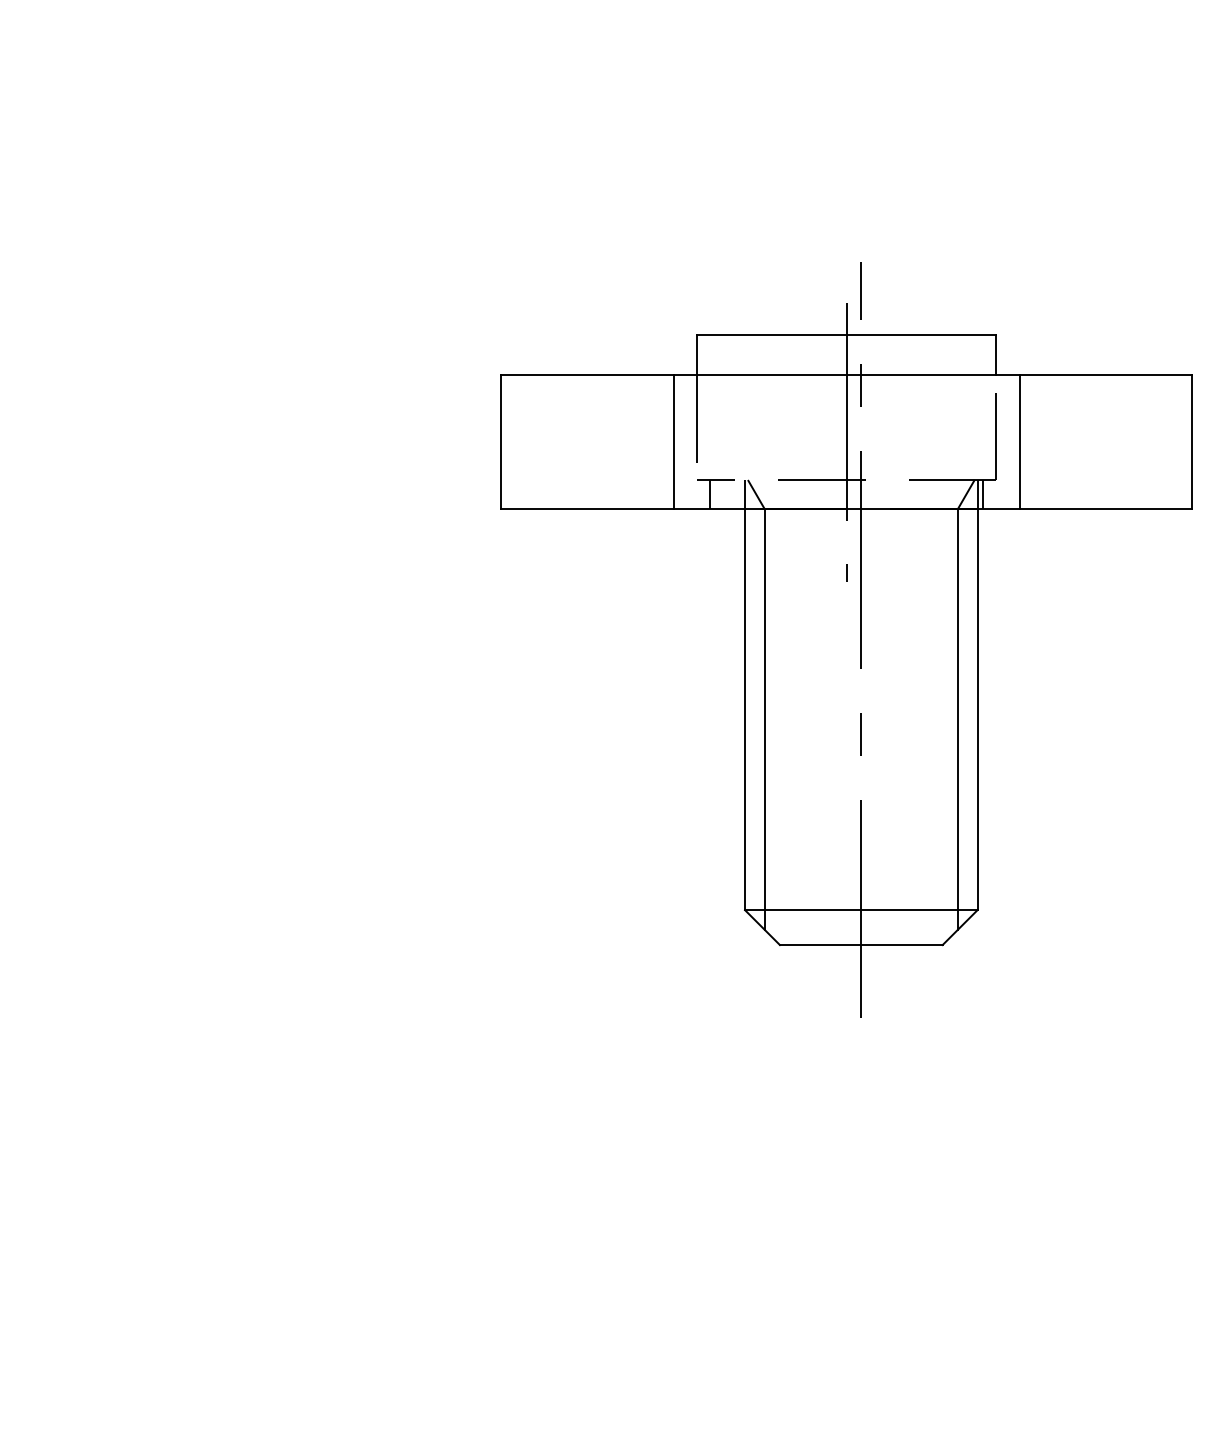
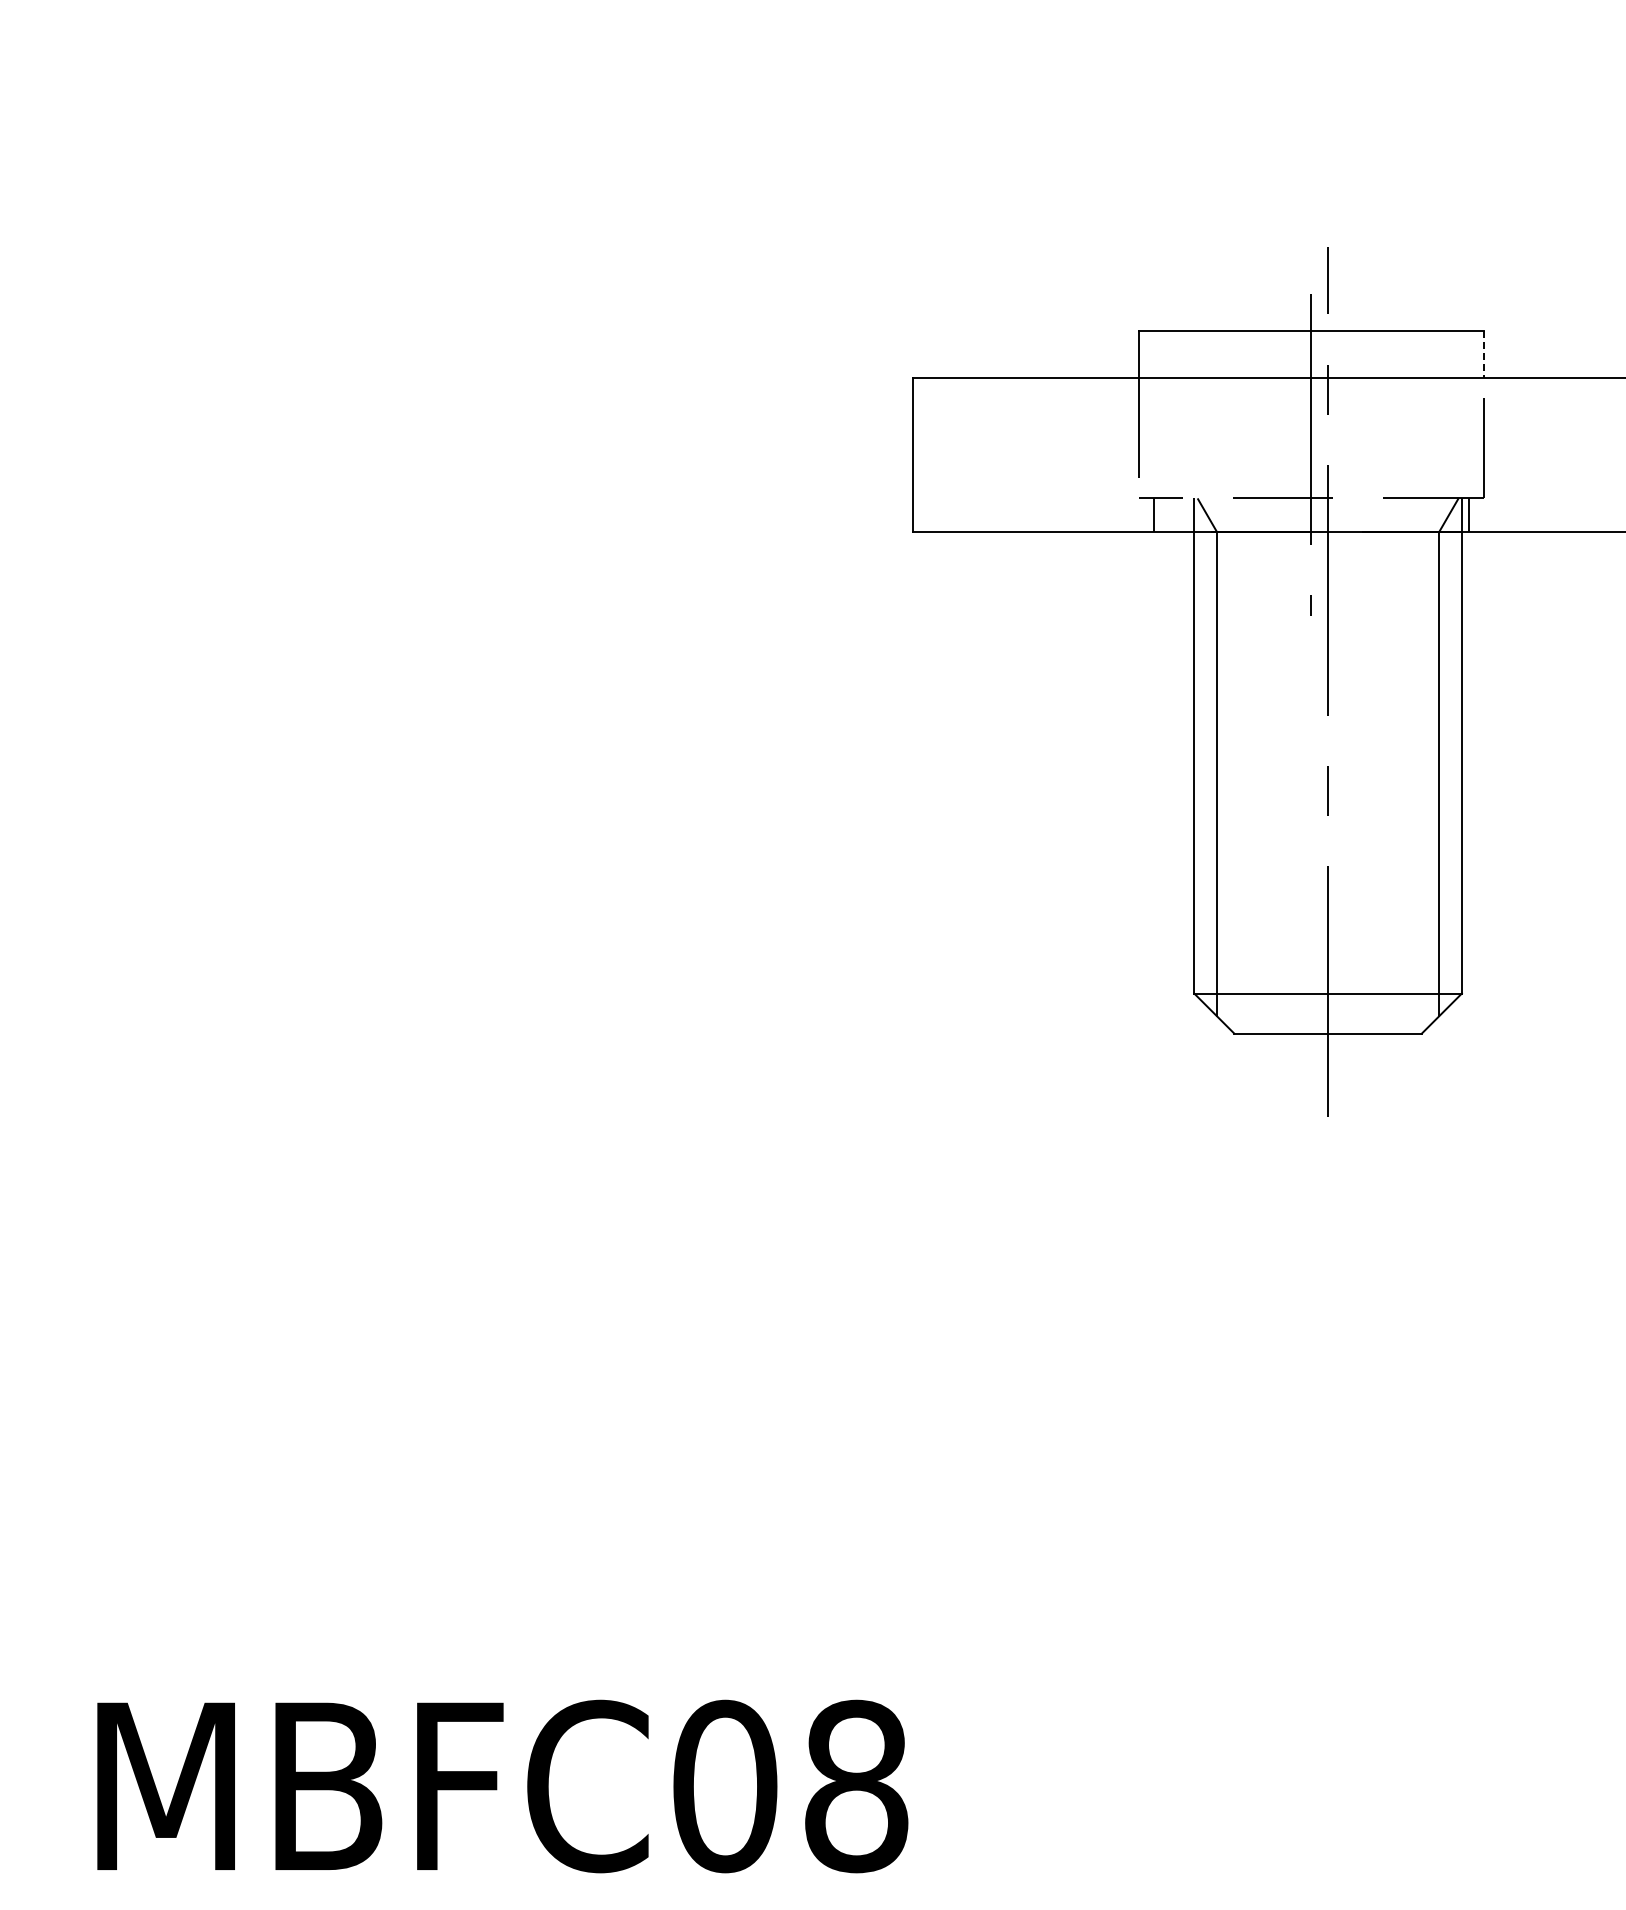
line: (996, 355) -> (1483, 355), solid -> dashed
line: (674, 441) -> (1112, 454), removed
line: (1019, 441) -> (1510, 454), removed

